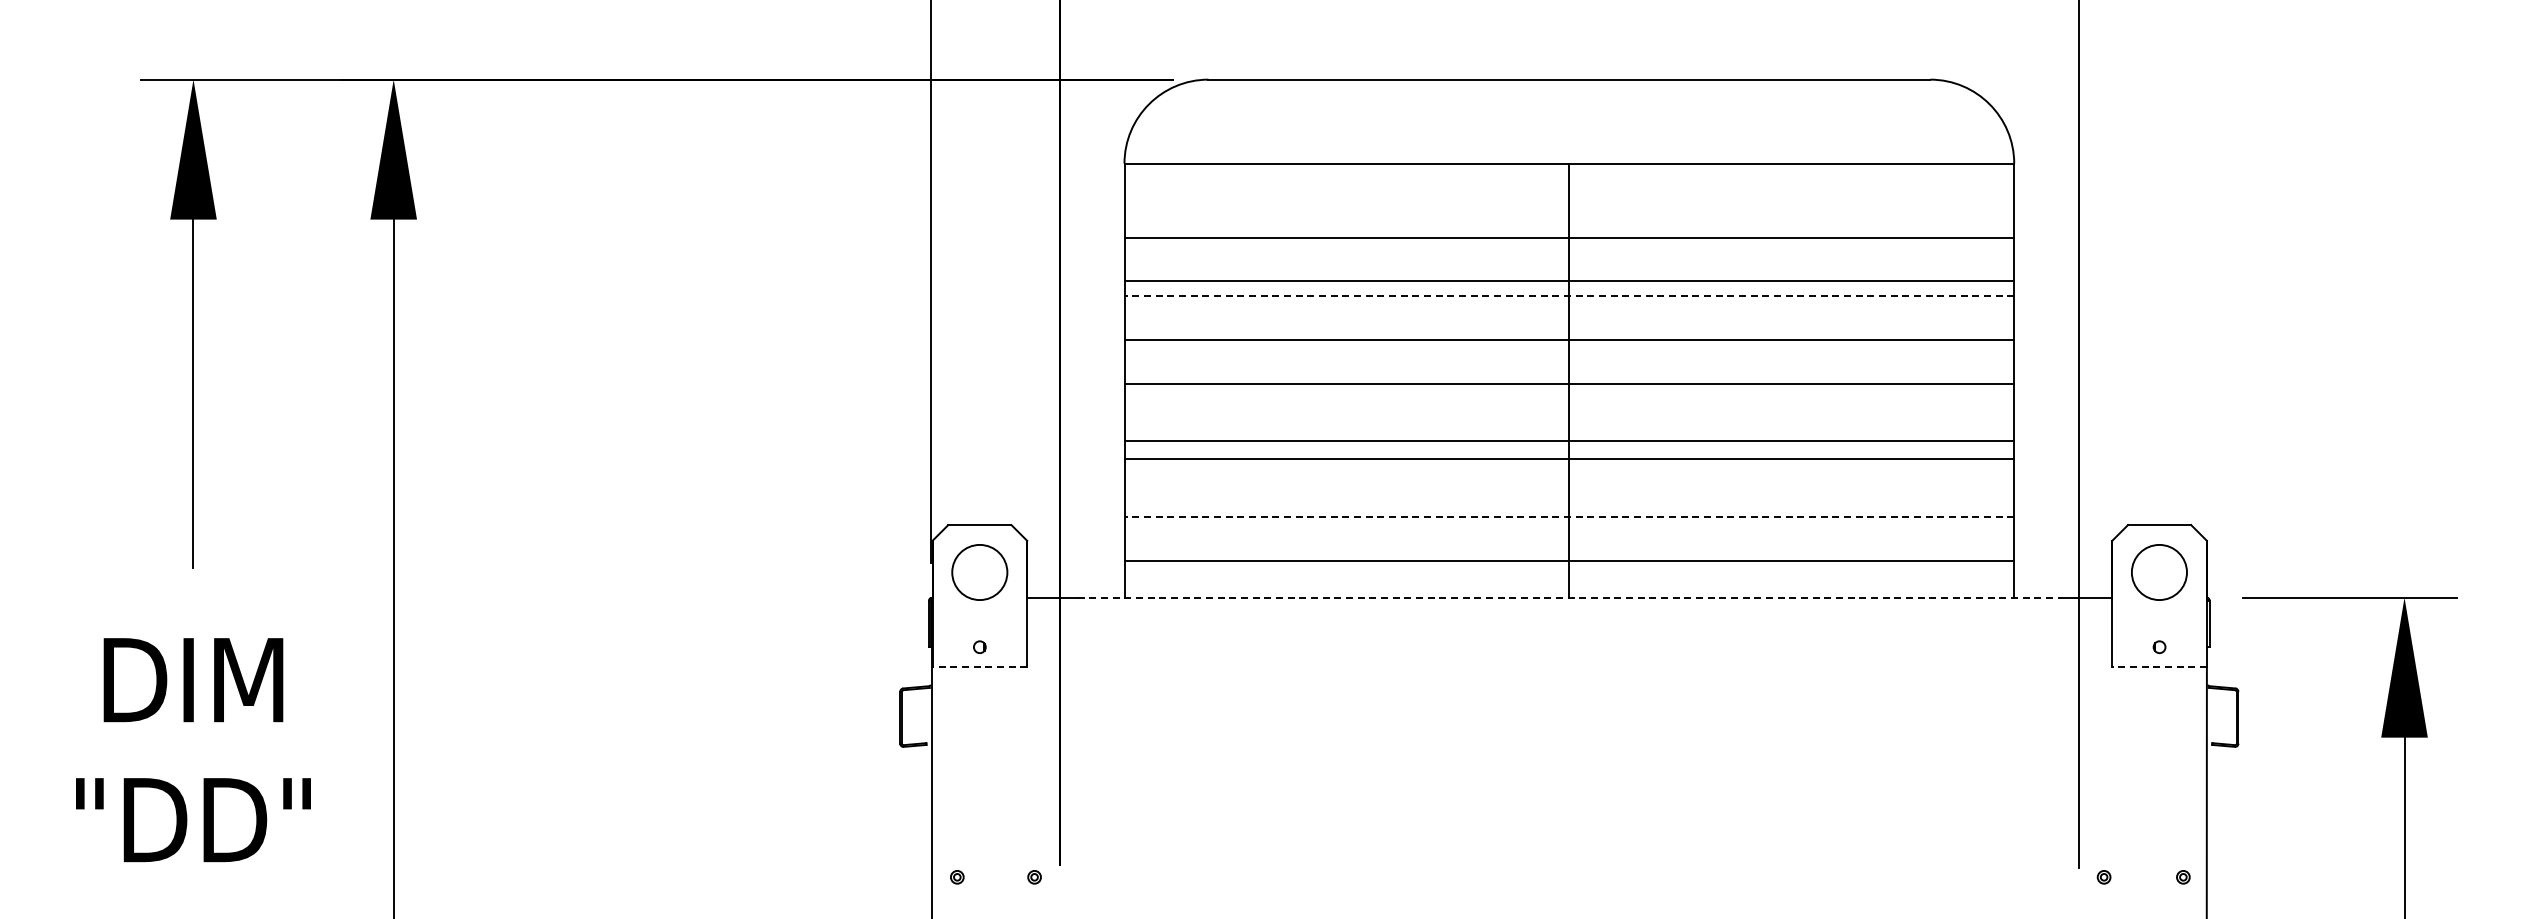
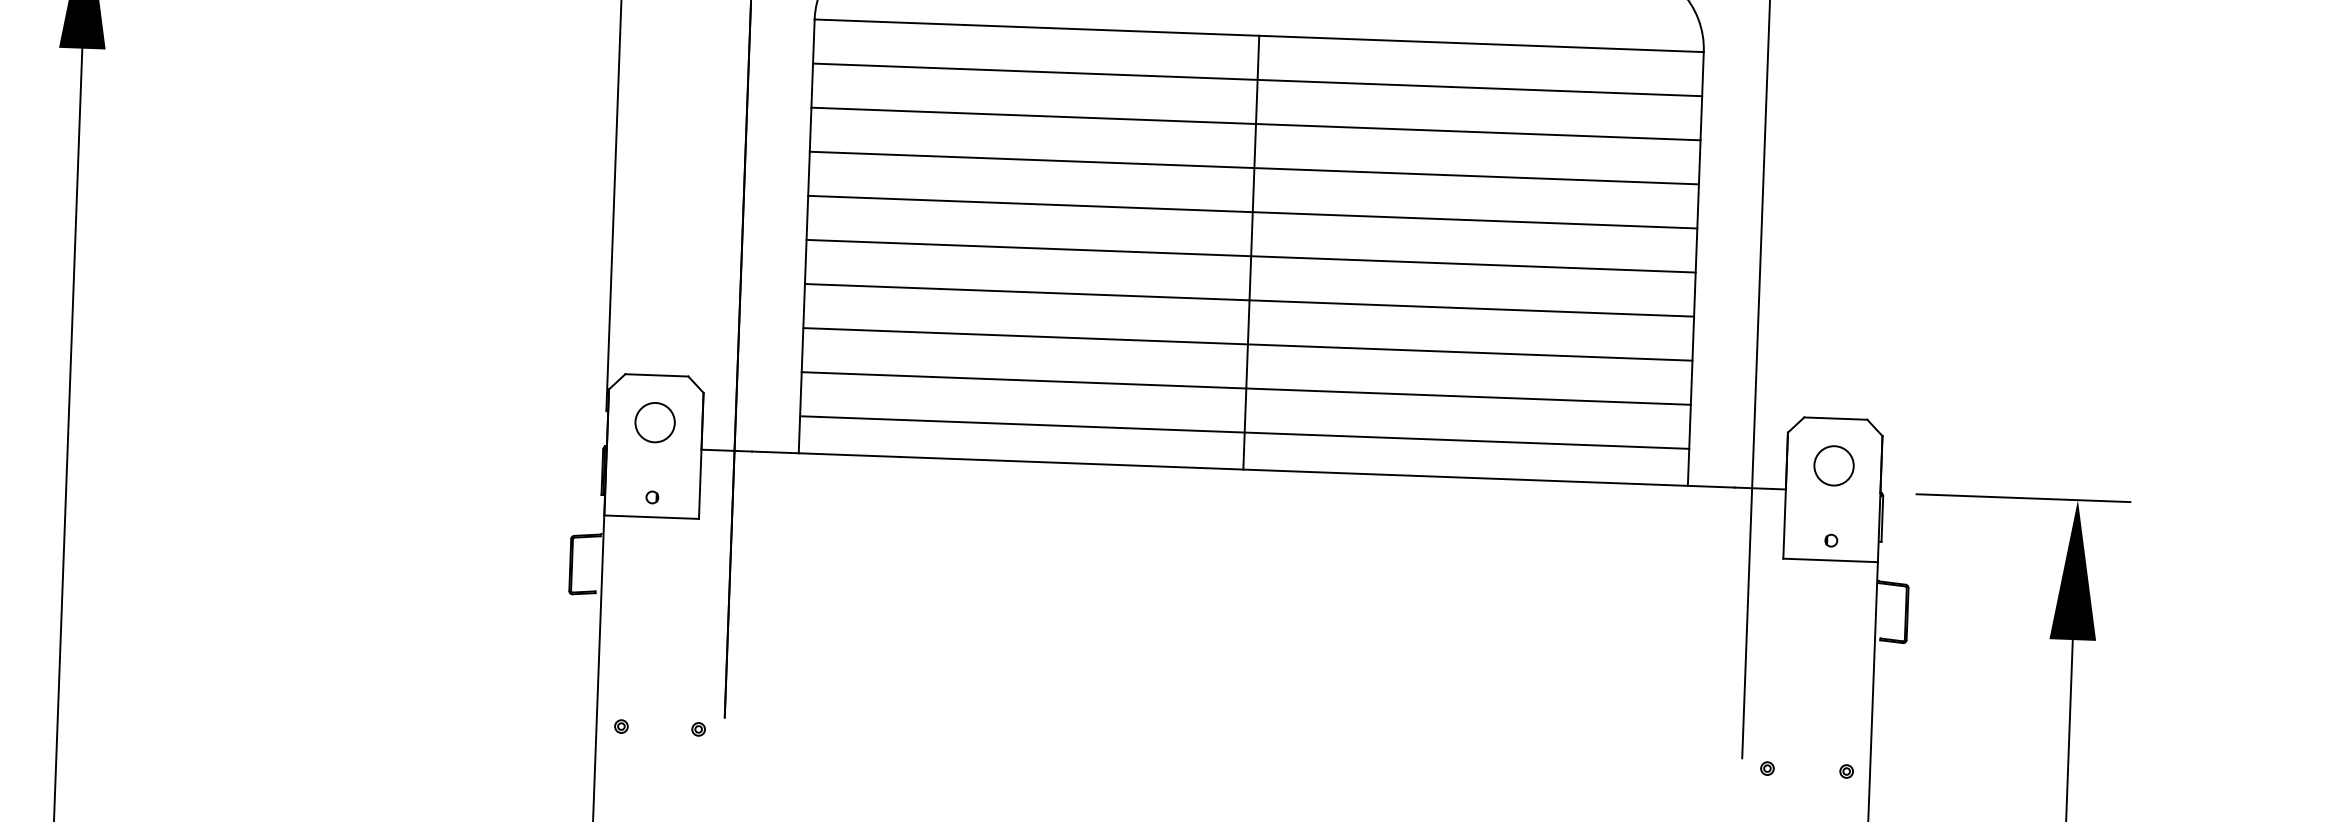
line: (1569, 237) -> (1257, 79), moved
line: (1569, 280) -> (1256, 123), moved
line: (1569, 295) -> (1254, 167), dashed -> solid
line: (1569, 441) -> (1248, 344), moved
line: (1569, 459) -> (1249, 300), moved
line: (1569, 516) -> (1246, 388), dashed -> solid
circle: (979, 571) -> (654, 421), size x0.71
circle: (2159, 571) -> (1834, 465), size x0.71
line: (1569, 597) -> (1243, 469), dashed -> solid
line: (979, 666) -> (651, 516), dashed -> solid
line: (2159, 666) -> (1830, 559), dashed -> solid

